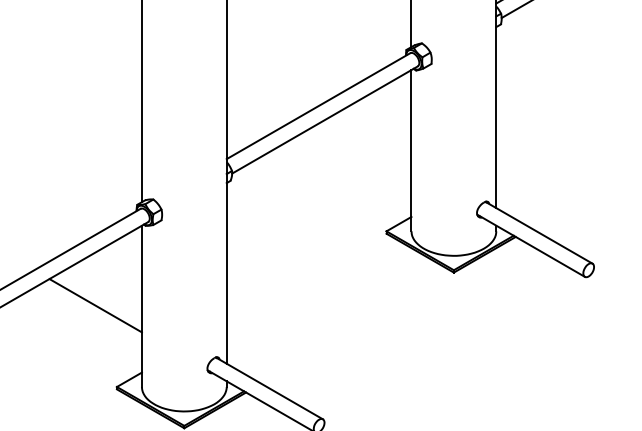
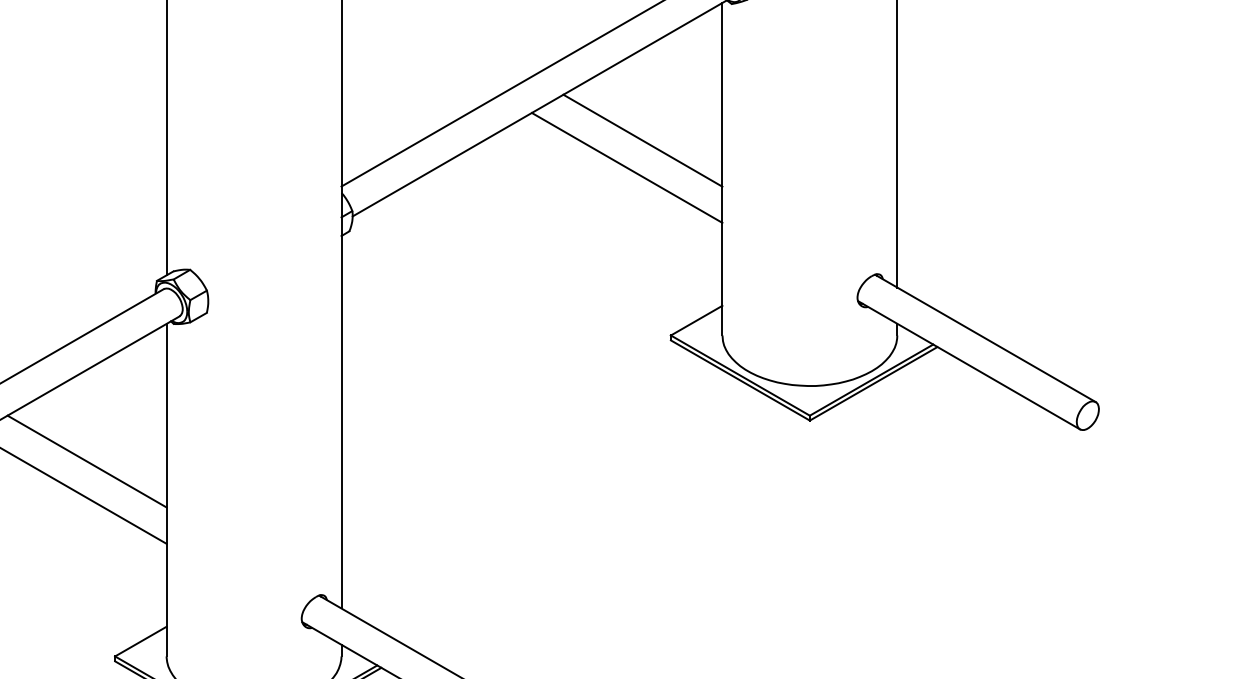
line: (372, 136) -> (642, 139), added
line: (365, 149) -> (627, 166), added
line: (102, 292) -> (85, 461), added

